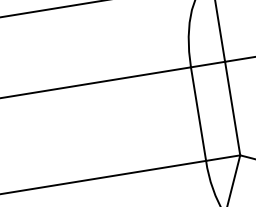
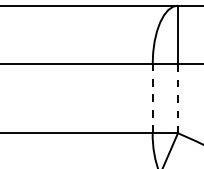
line: (232, 108) -> (177, 98), solid -> dashed
line: (198, 114) -> (152, 98), solid -> dashed

